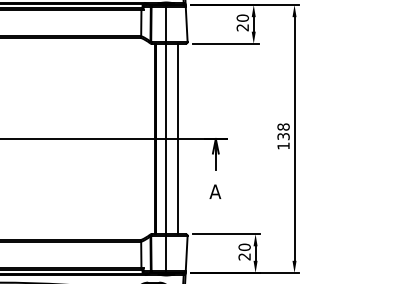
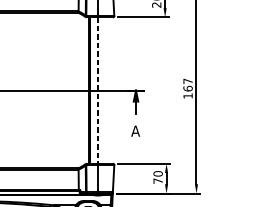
text: (283, 131) -> (188, 84), 138 -> 167
line: (178, 138) -> (107, 90), removed
line: (166, 139) -> (98, 90), solid -> dashed
text: (244, 256) -> (158, 180), 20 -> 70

